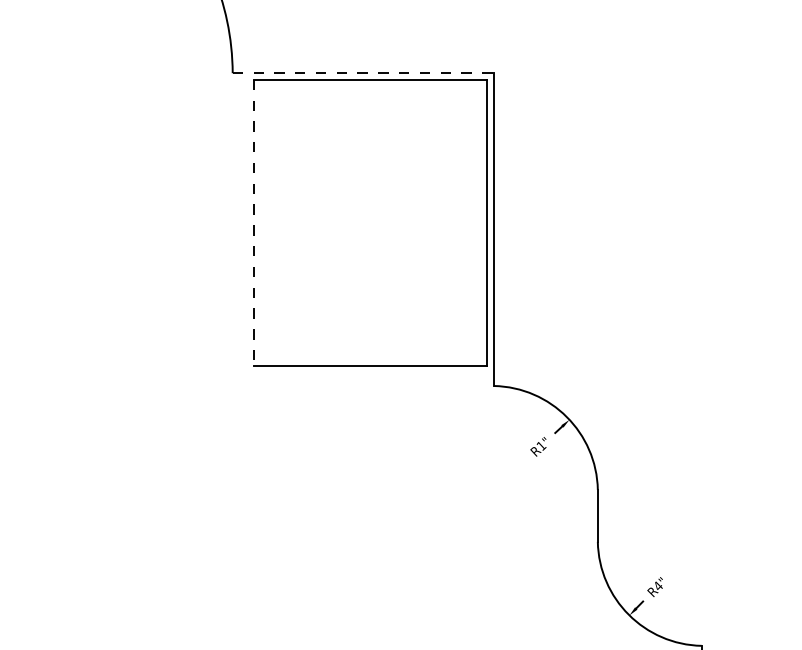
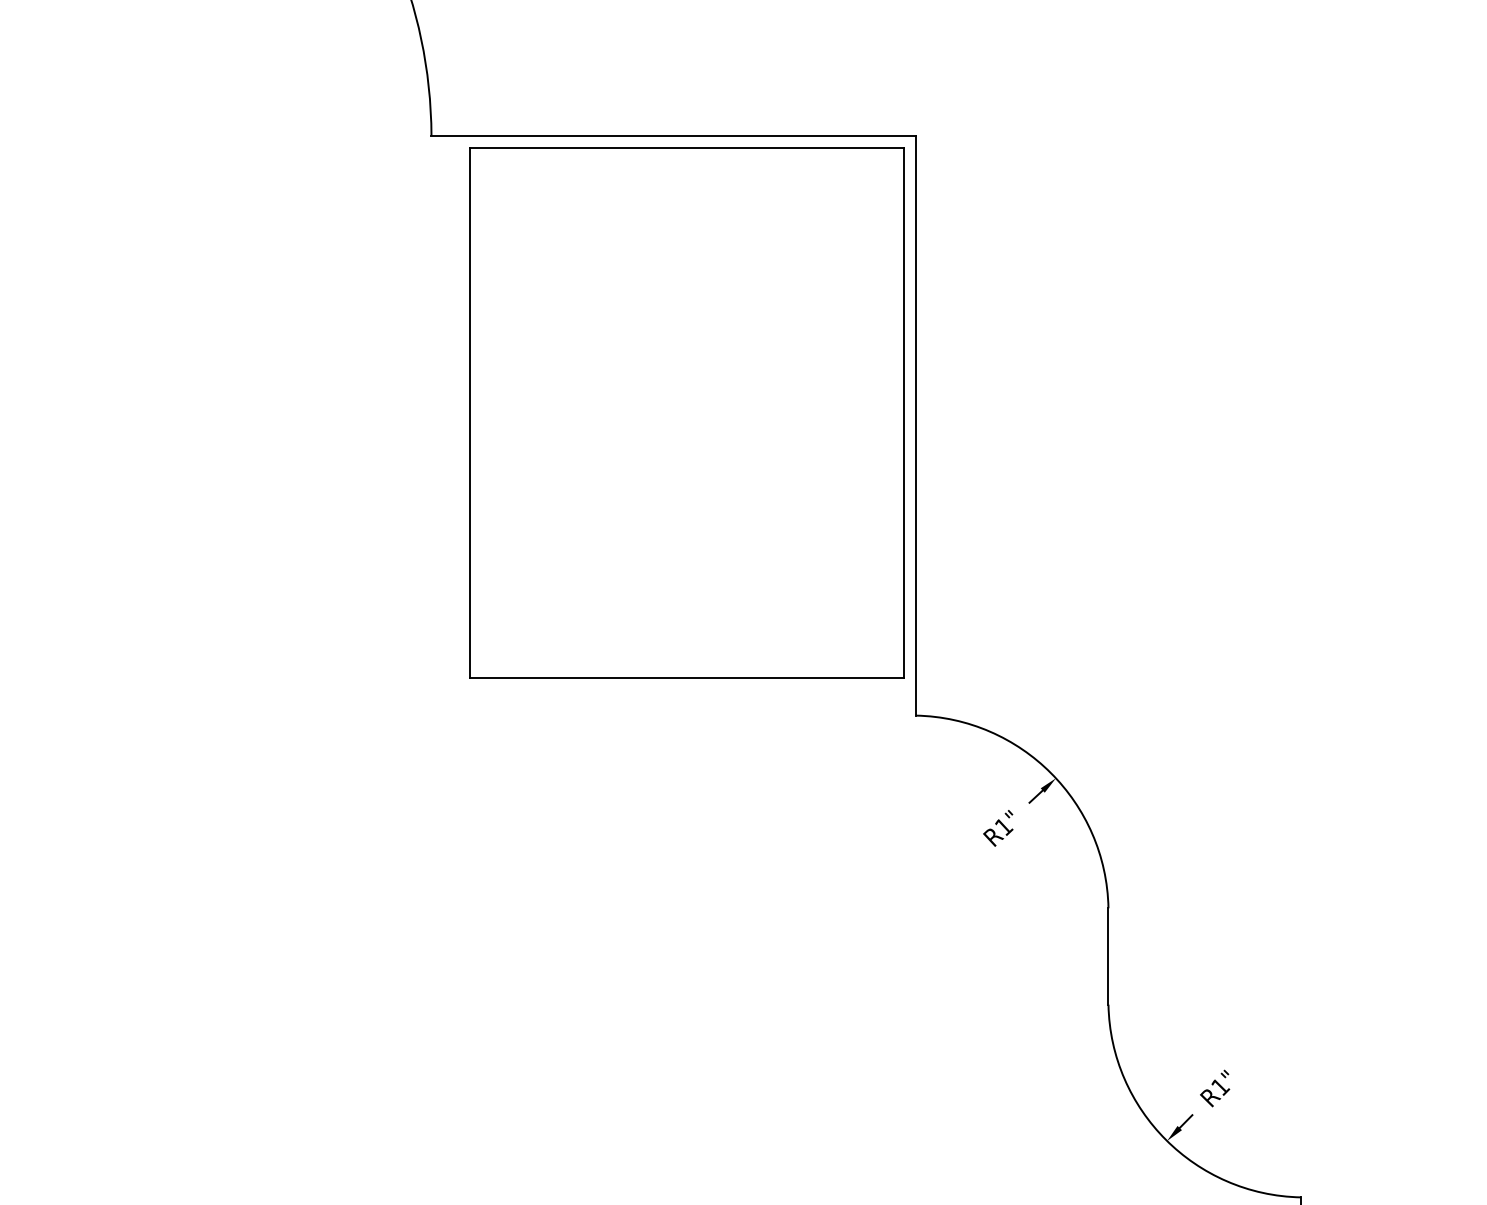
line: (363, 73) -> (673, 136), dashed -> solid
line: (253, 222) -> (470, 412), dashed -> solid
text: (658, 585) -> (1220, 1085), R4" -> R1"

